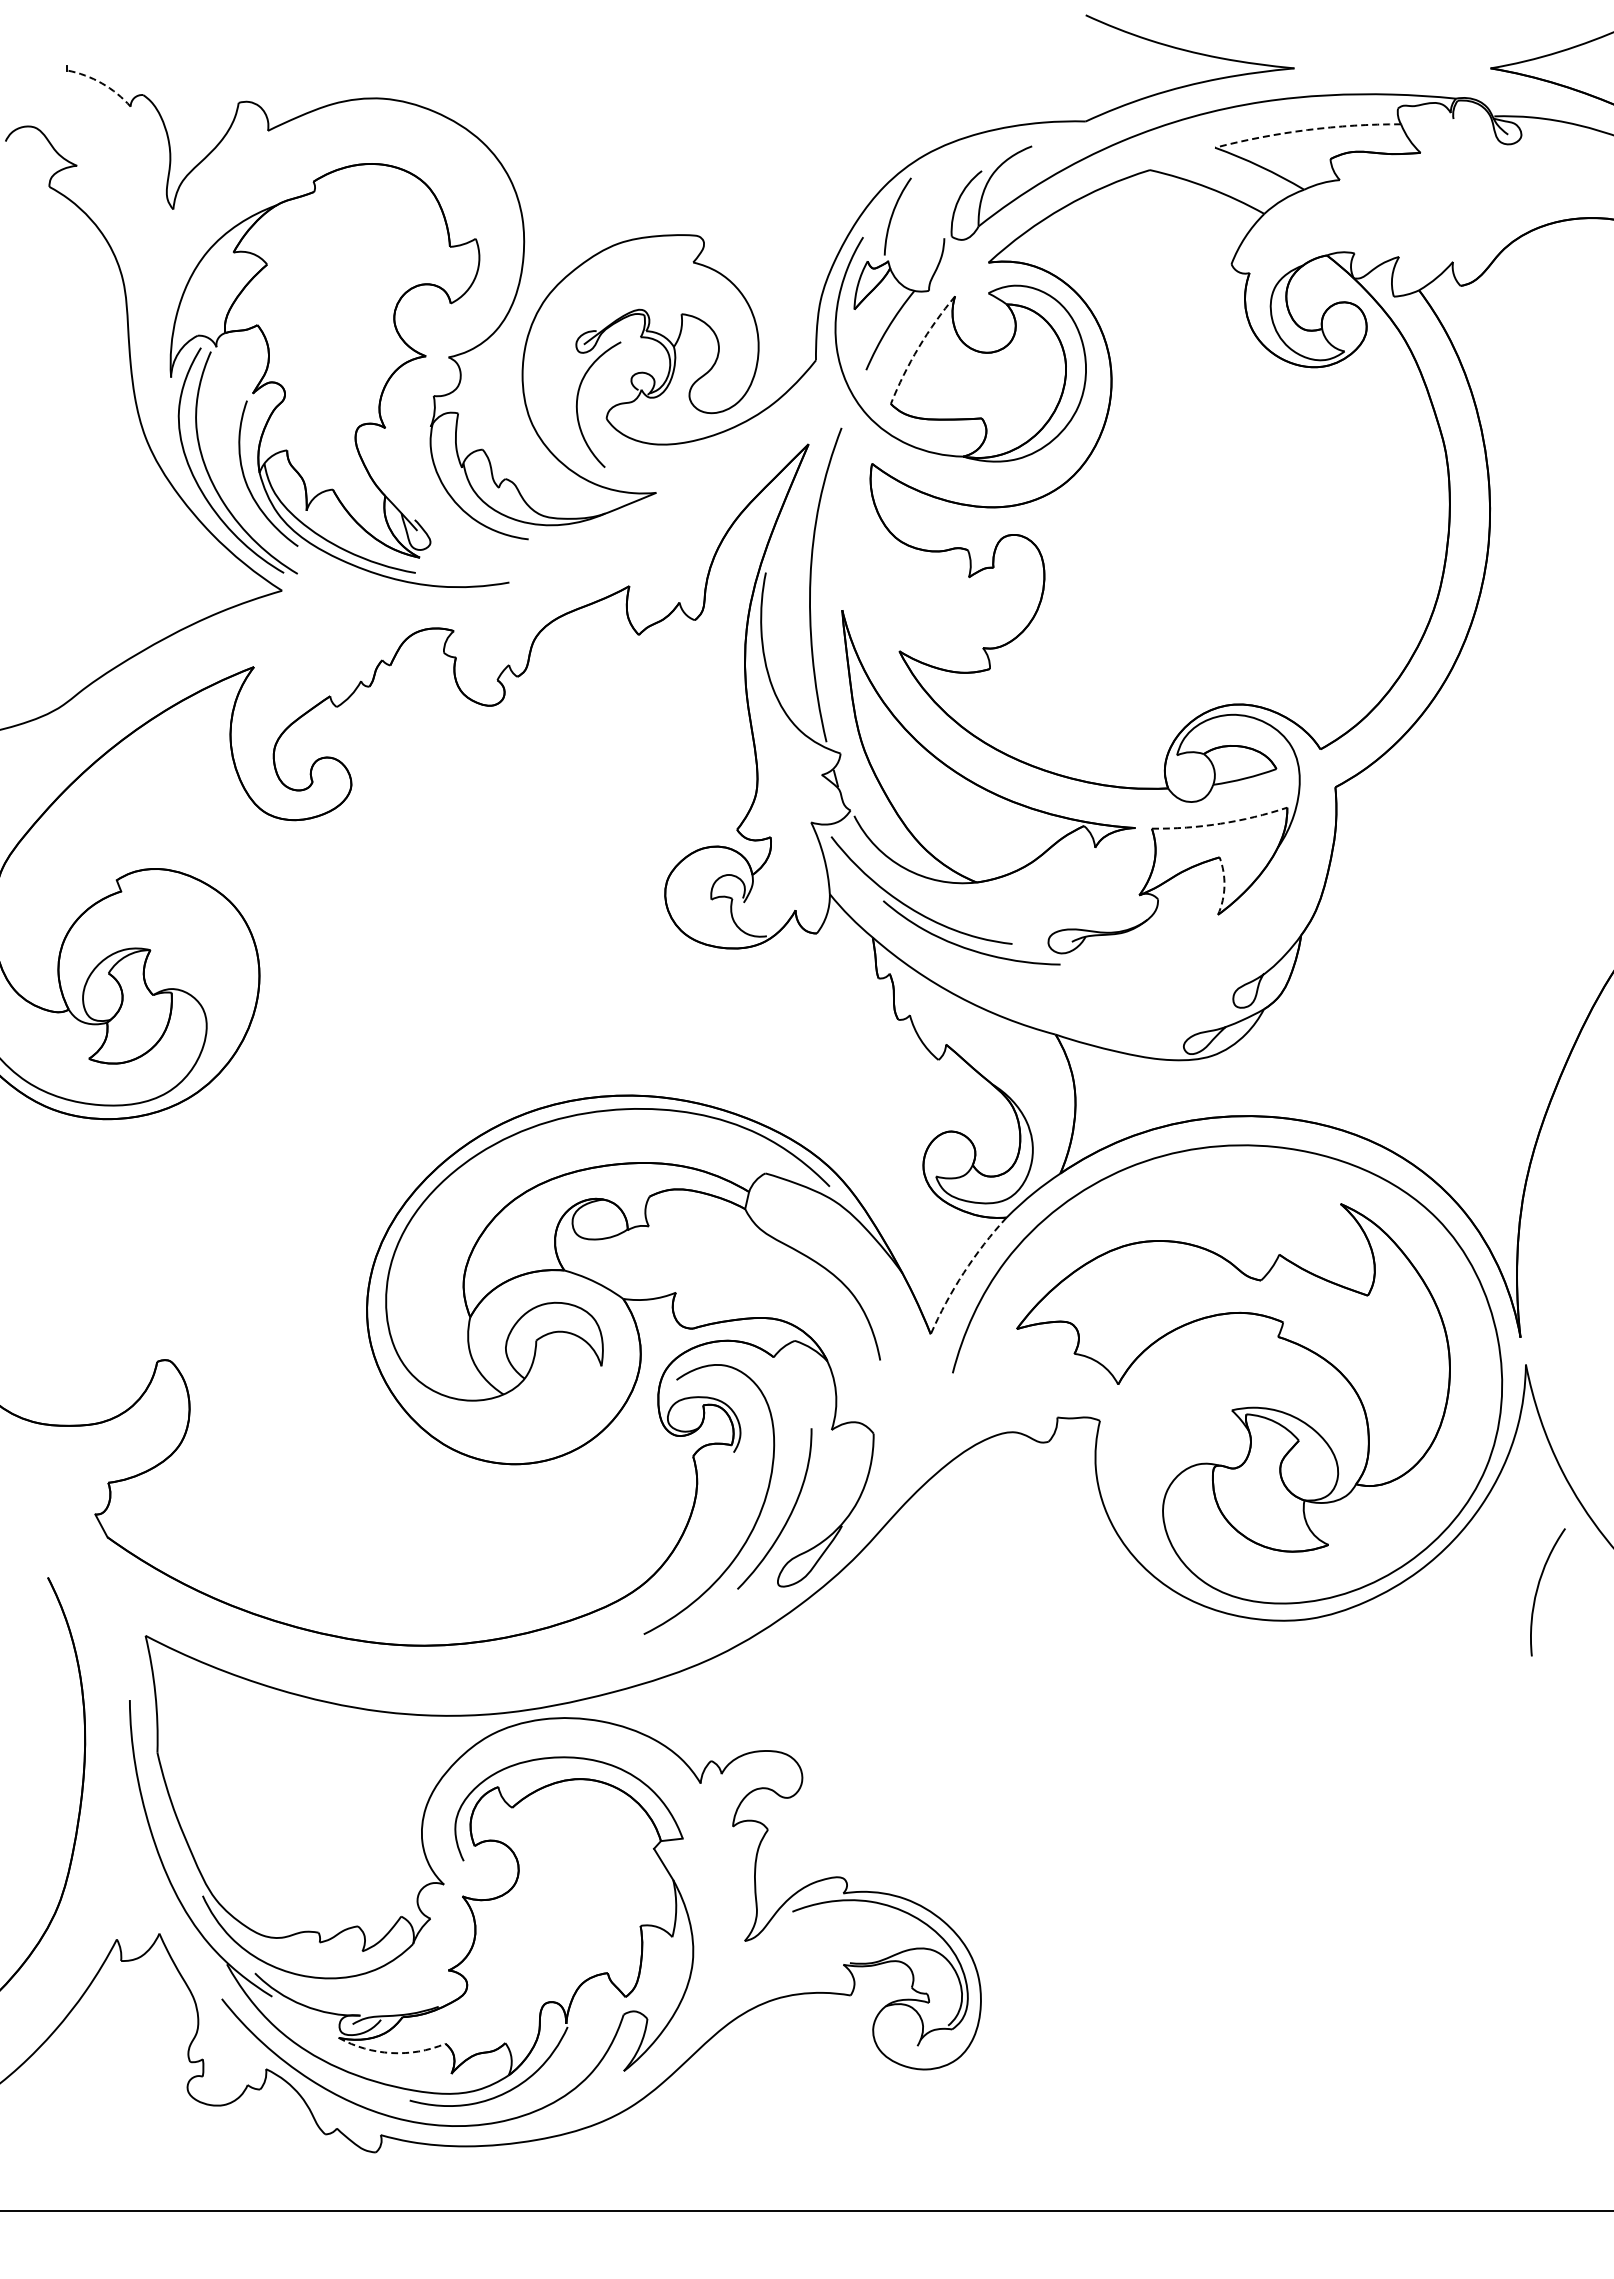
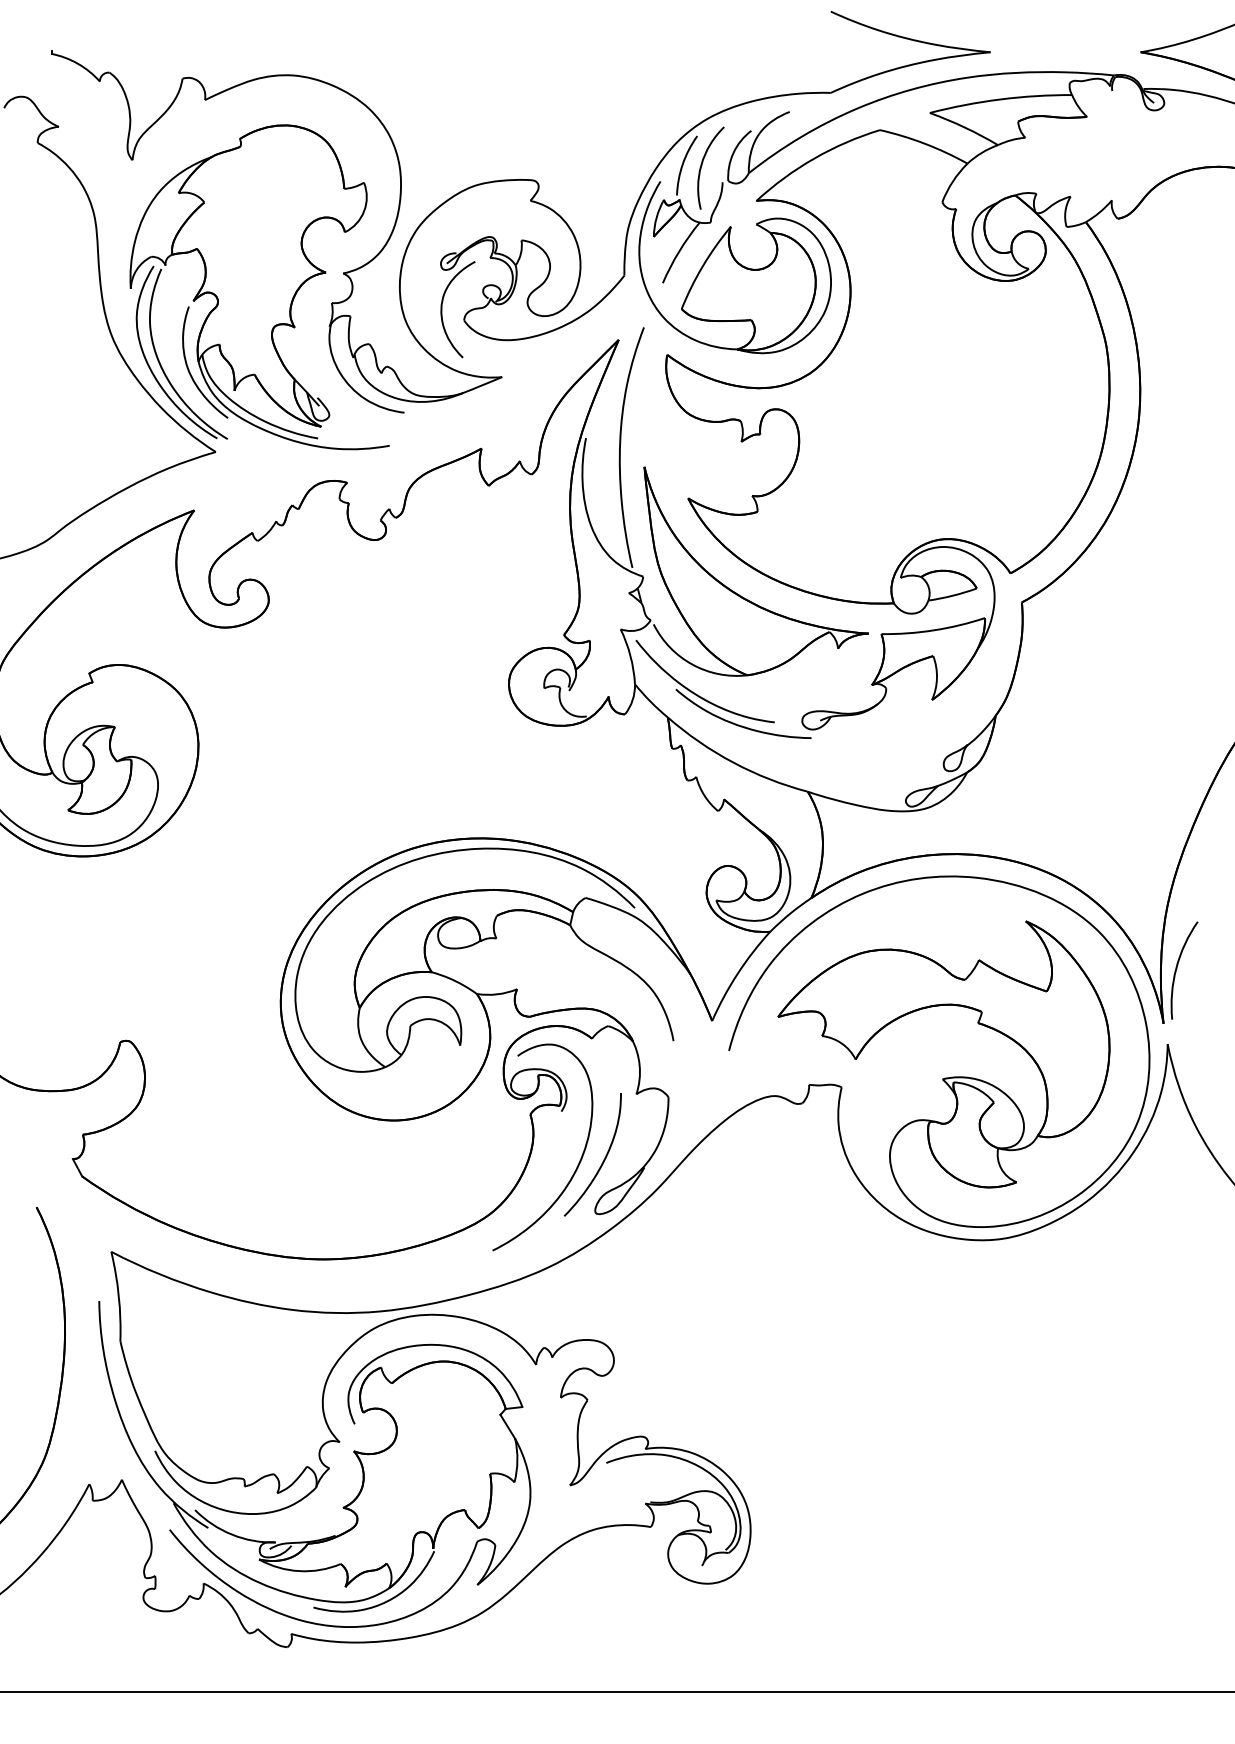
arc: (102, 83) -> (78, 63), dashed -> solid
arc: (1307, 130) -> (1000, 99), dashed -> solid
arc: (917, 217) -> (702, 166), added
arc: (918, 347) -> (702, 265), dashed -> solid
arc: (1220, 823) -> (933, 630), dashed -> solid
arc: (1224, 886) -> (937, 678), dashed -> solid
arc: (963, 1272) -> (737, 973), dashed -> solid
arc: (1538, 1589) -> (1177, 968), moved
arc: (391, 2053) -> (299, 1571), dashed -> solid

